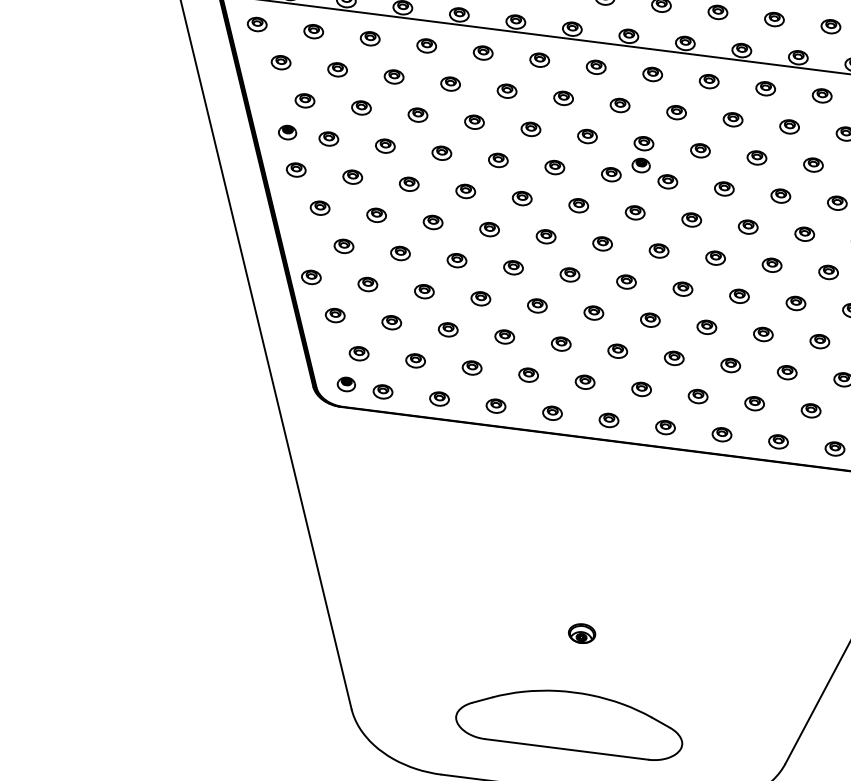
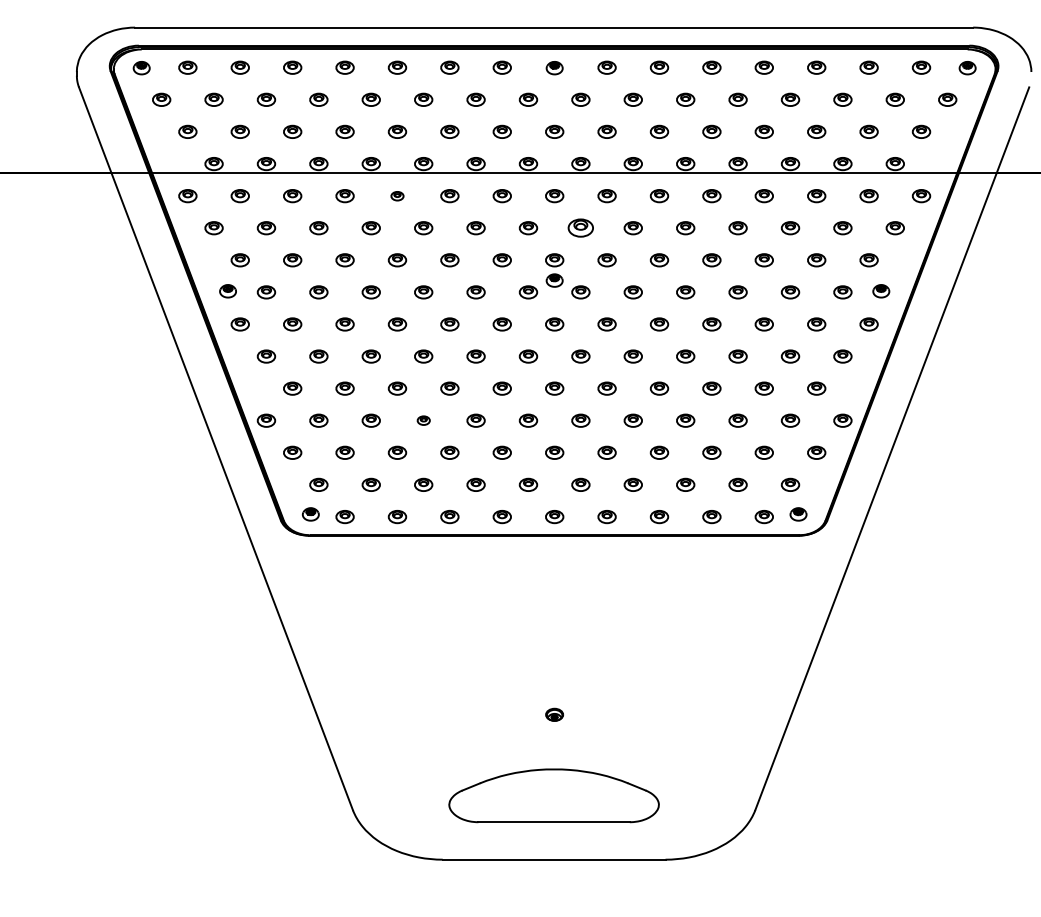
part: (483, 53) -> (397, 196), size x0.7
part: (676, 112) -> (580, 228), size x1.4
part: (480, 298) -> (423, 420), size x0.7
part: (581, 633) -> (554, 714), size x0.7

